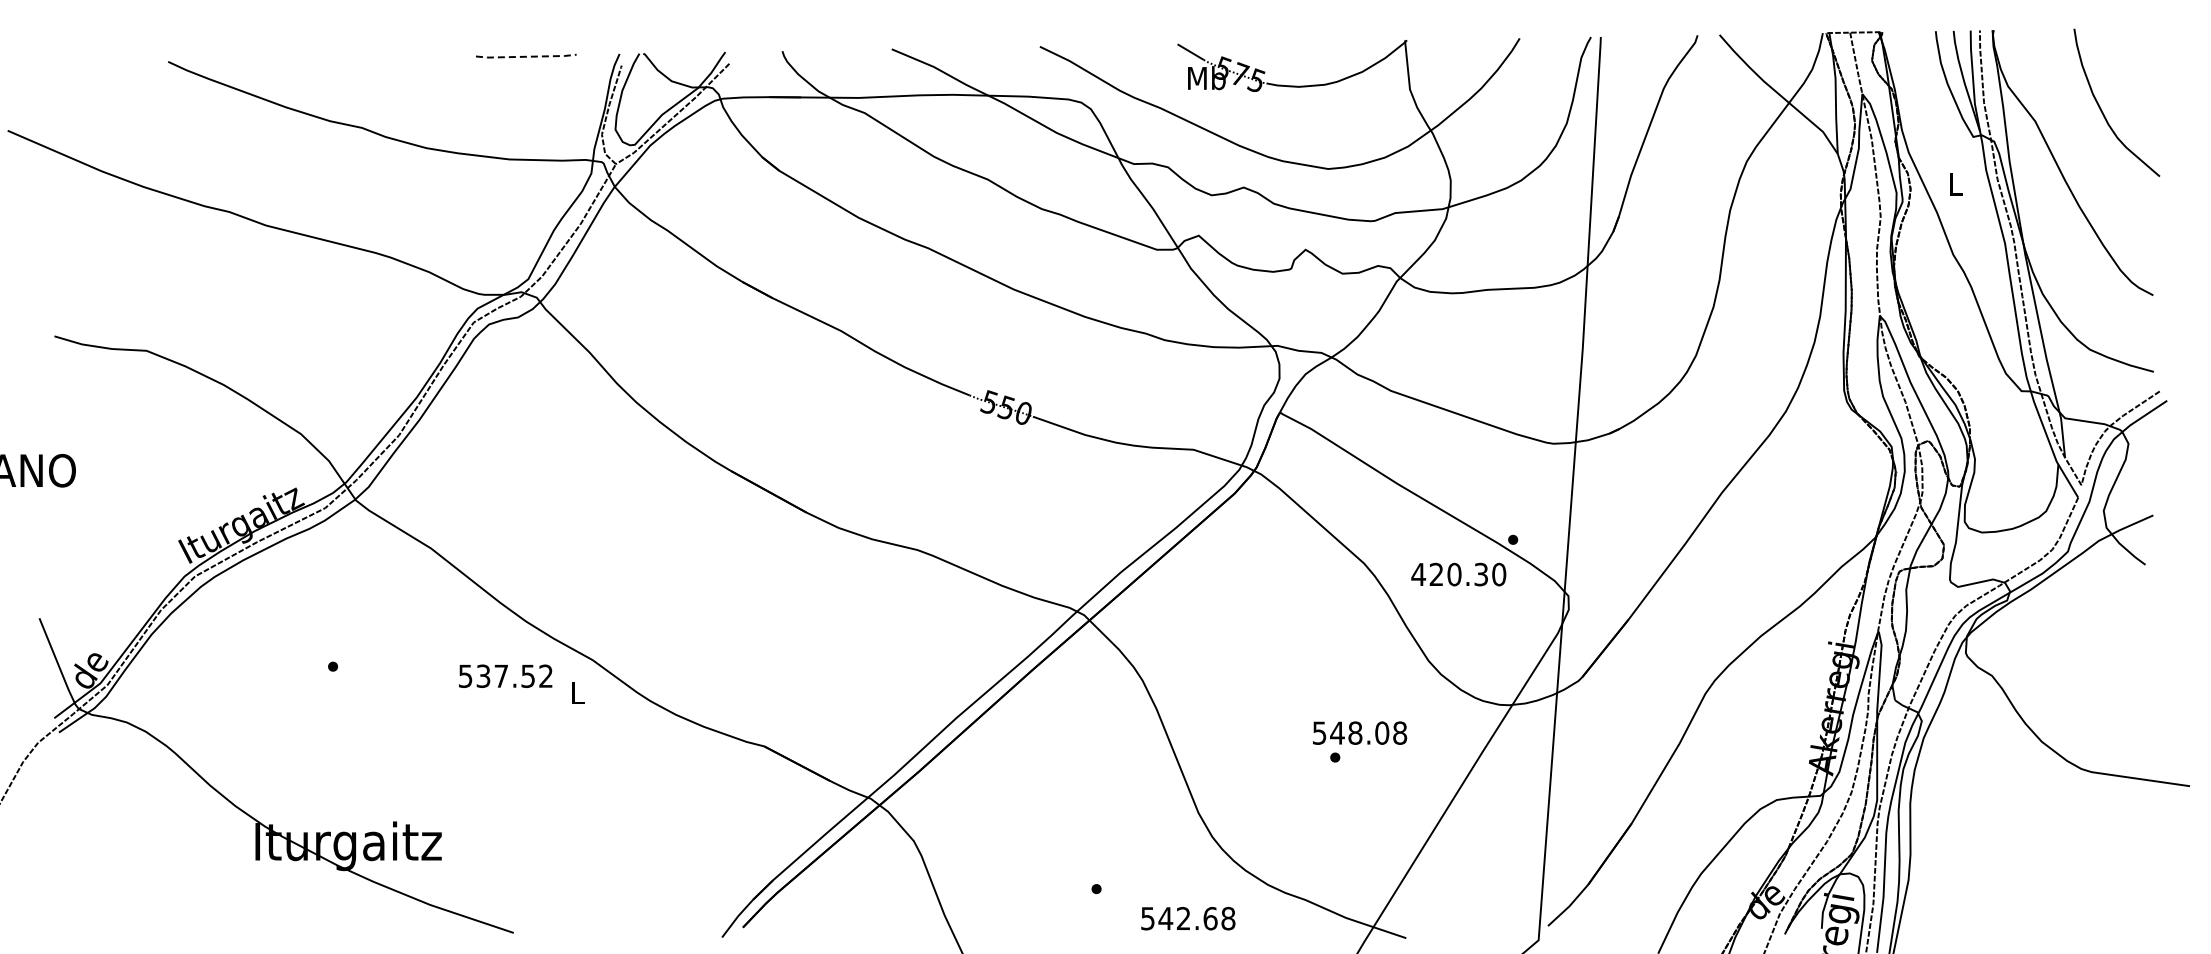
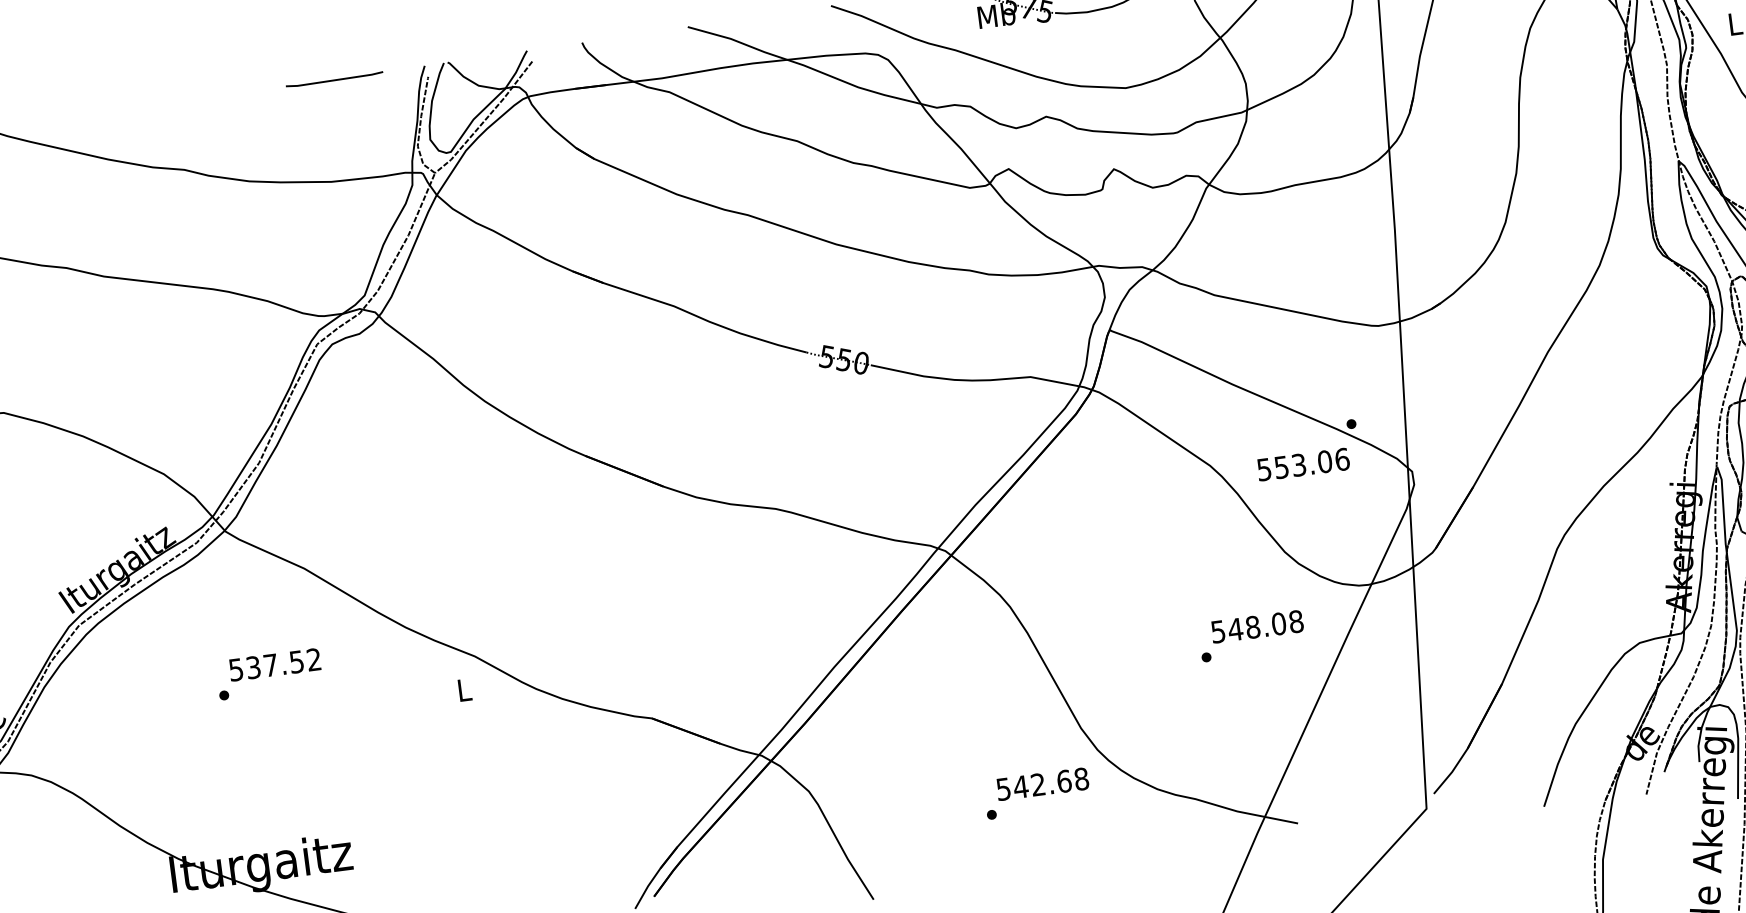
line: (526, 56) -> (334, 80), dashed -> solid
text: (1458, 574) -> (1302, 464), 420.30 -> 553.06
text: (505, 675) -> (274, 664), moved
text: (1360, 732) -> (1257, 626), moved
text: (1188, 918) -> (1042, 784), moved

